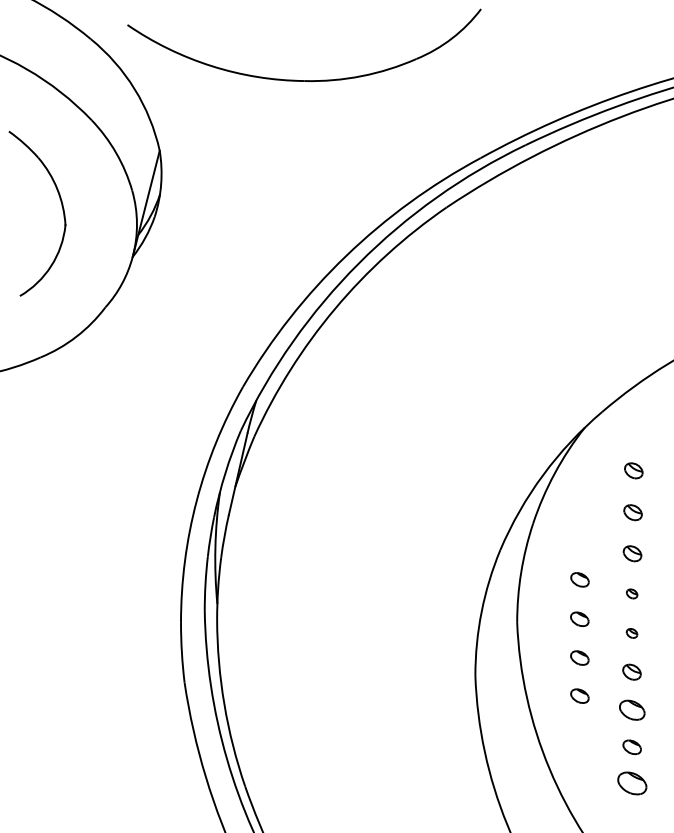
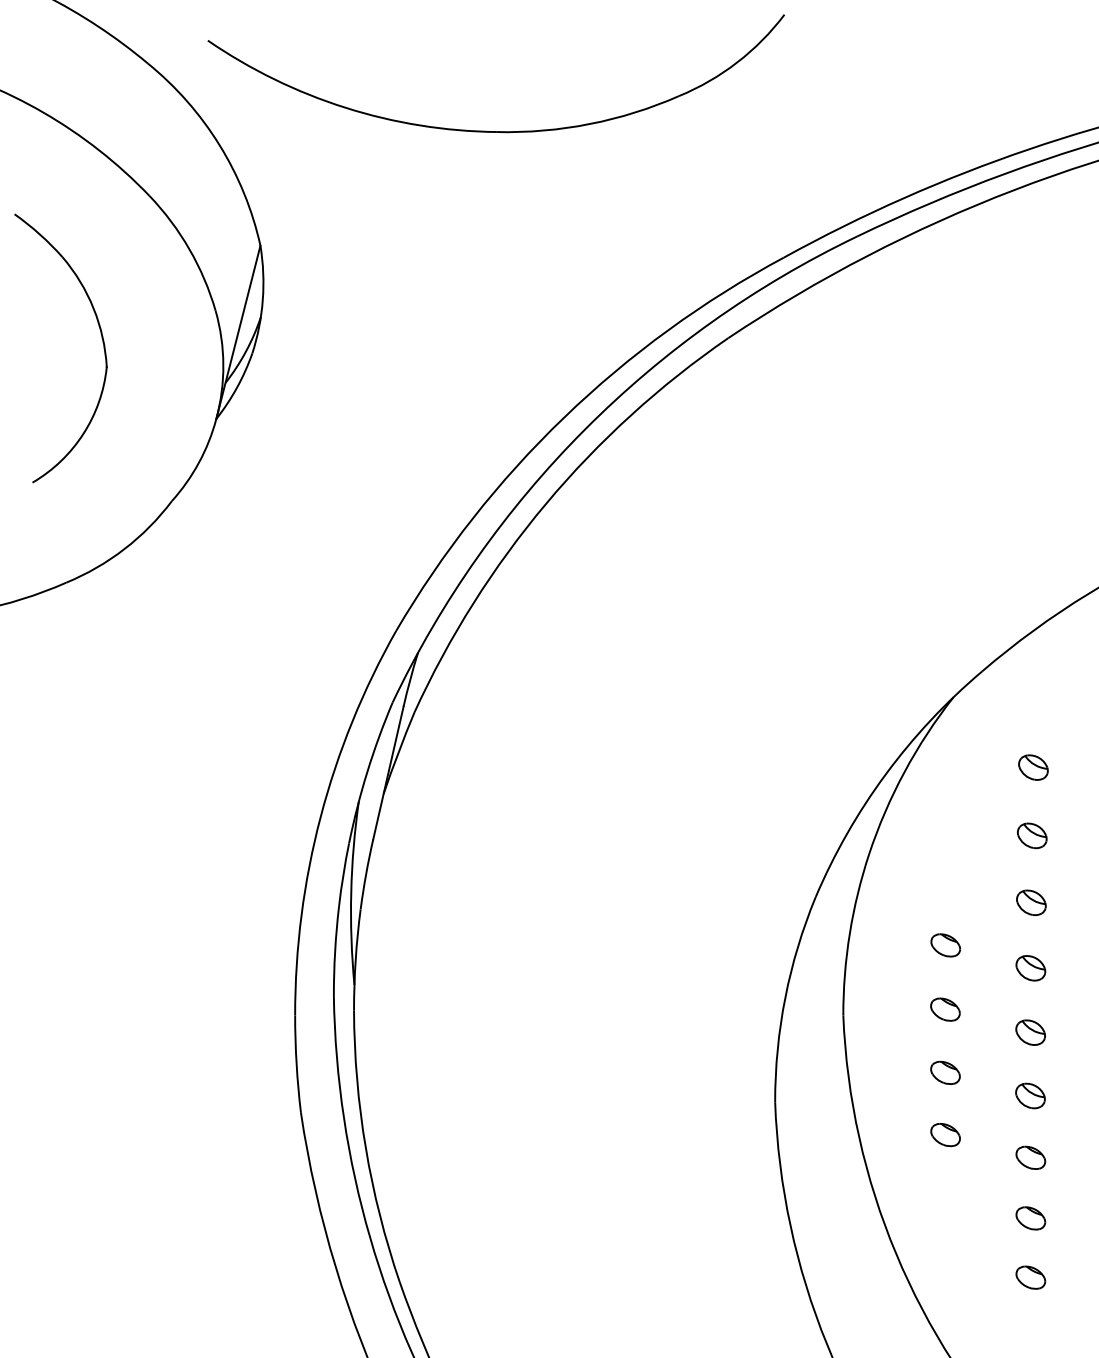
part: (631, 593) -> (1029, 967), size x1.67
part: (631, 633) -> (1029, 1032), size x1.67
part: (631, 709) -> (1029, 1156), size x0.71
part: (631, 783) -> (1029, 1277), size x0.62

